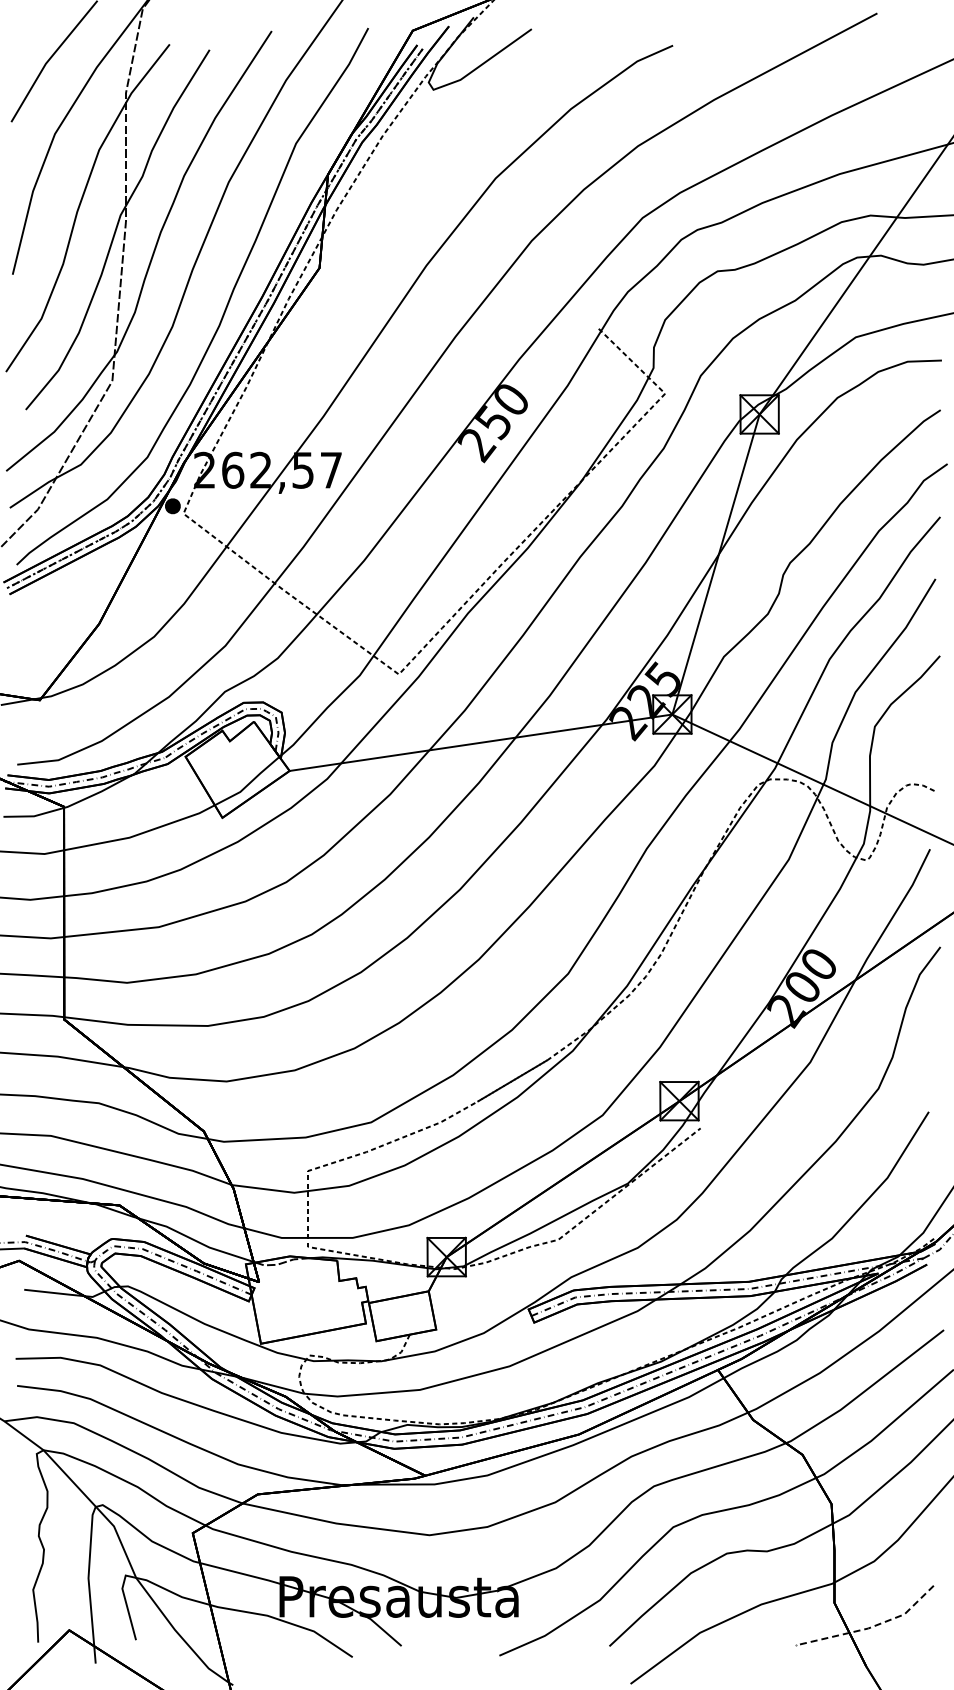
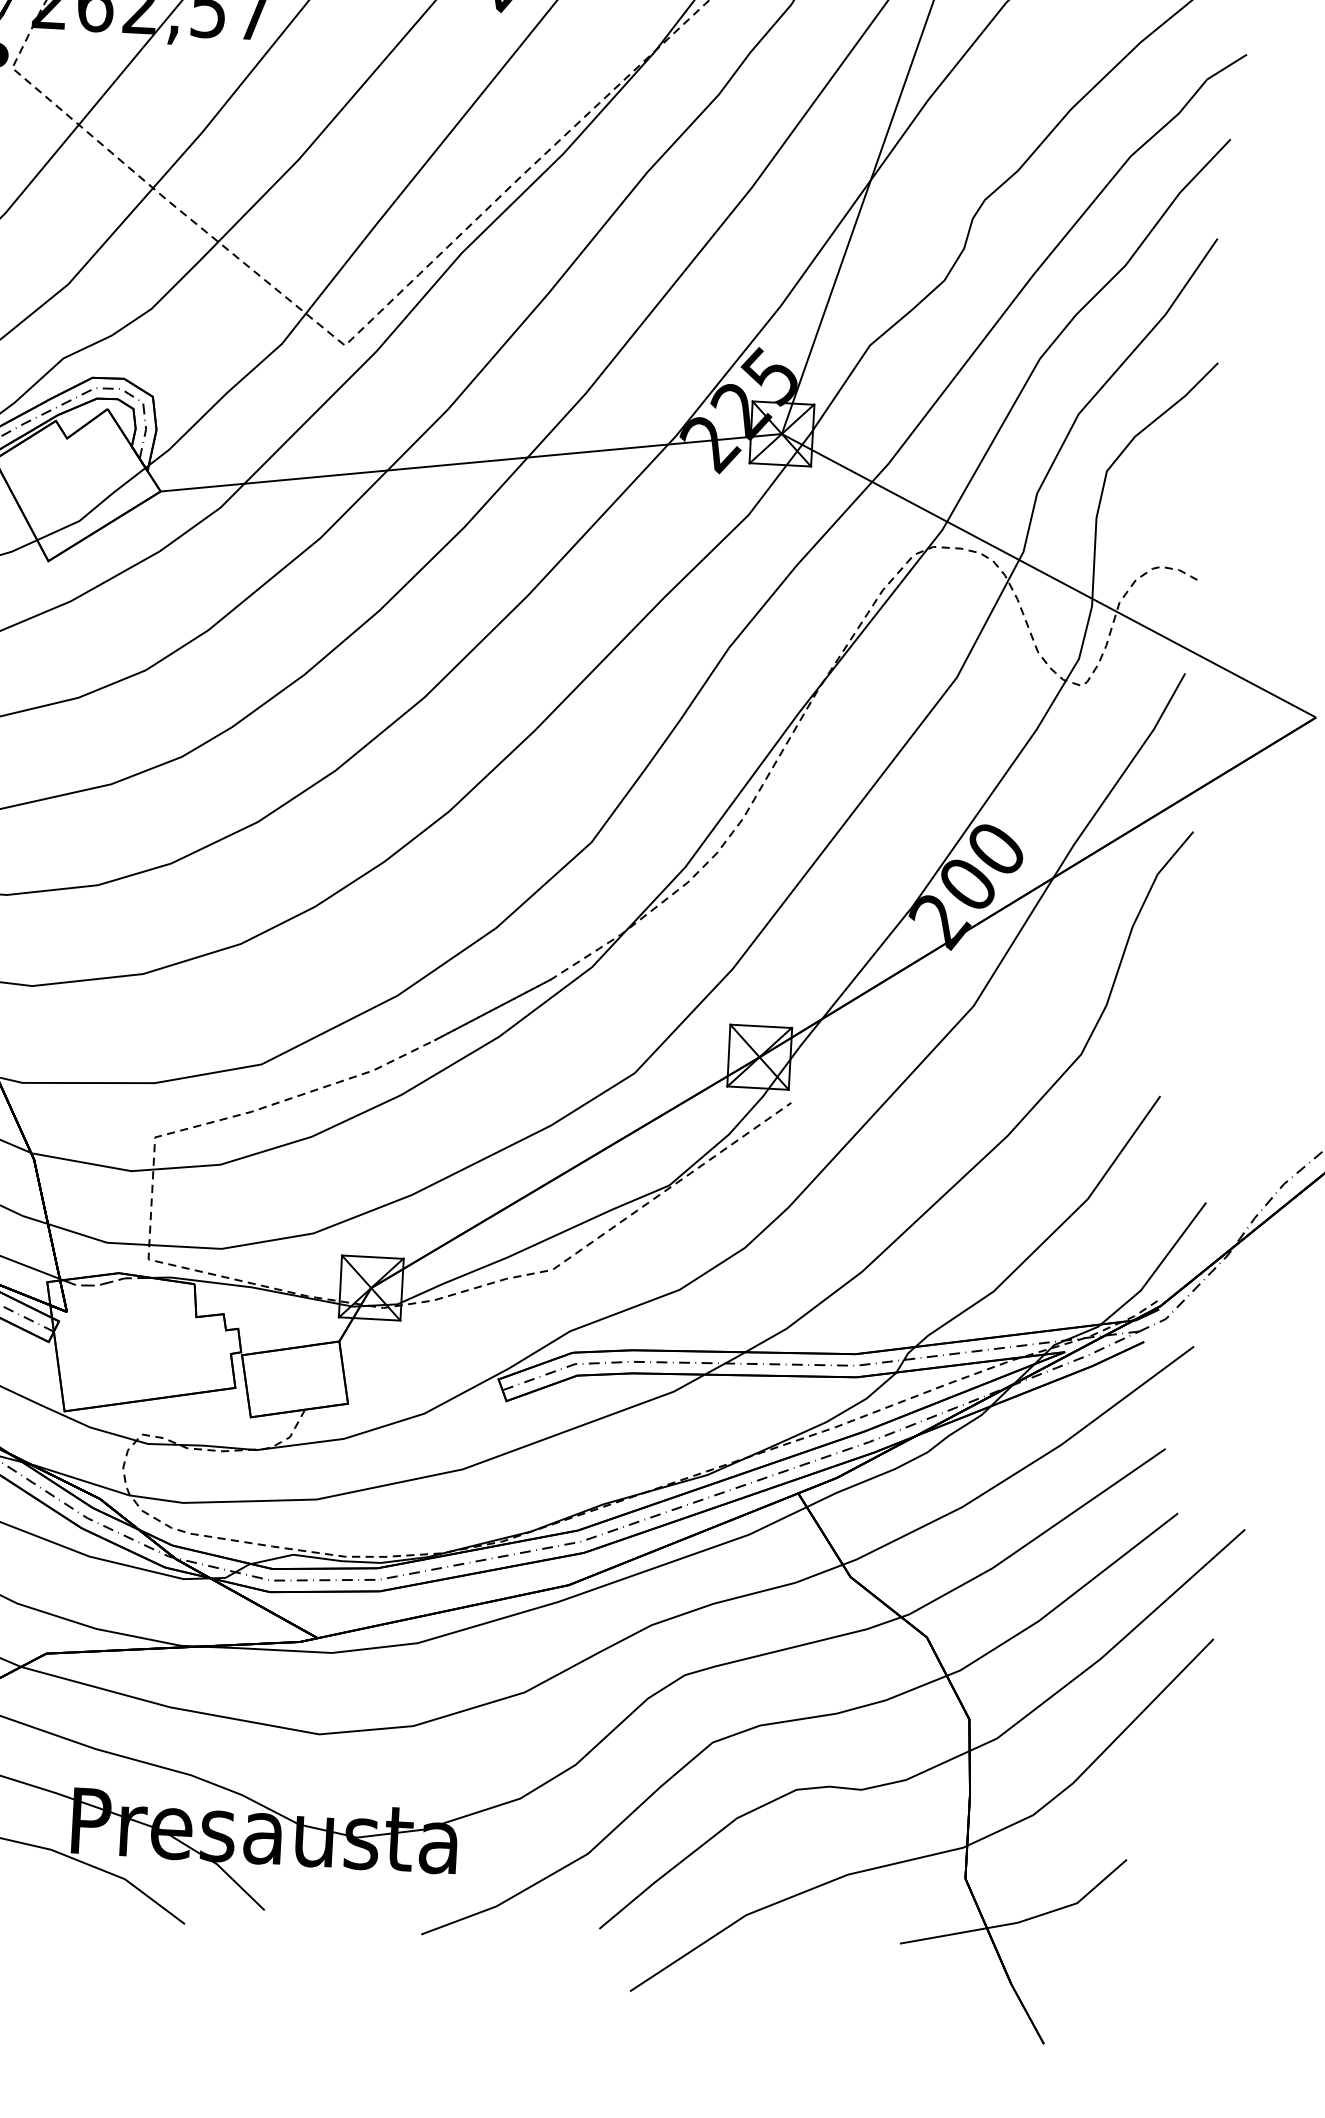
line: (870, 1627) -> (1021, 1921), dashed -> solid

